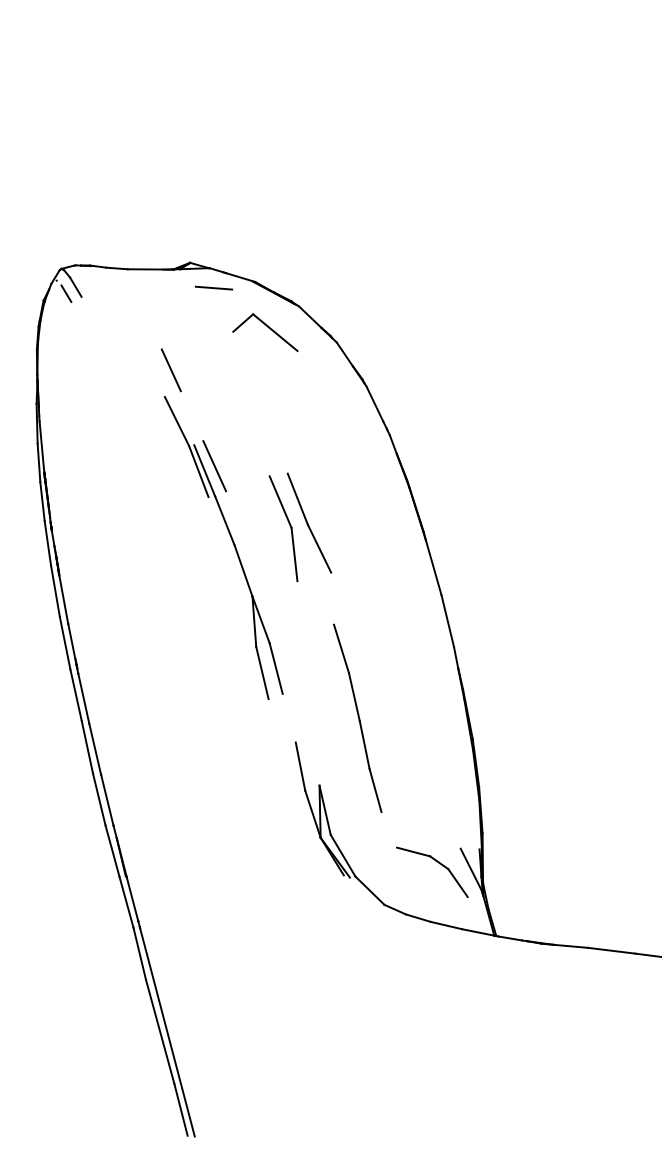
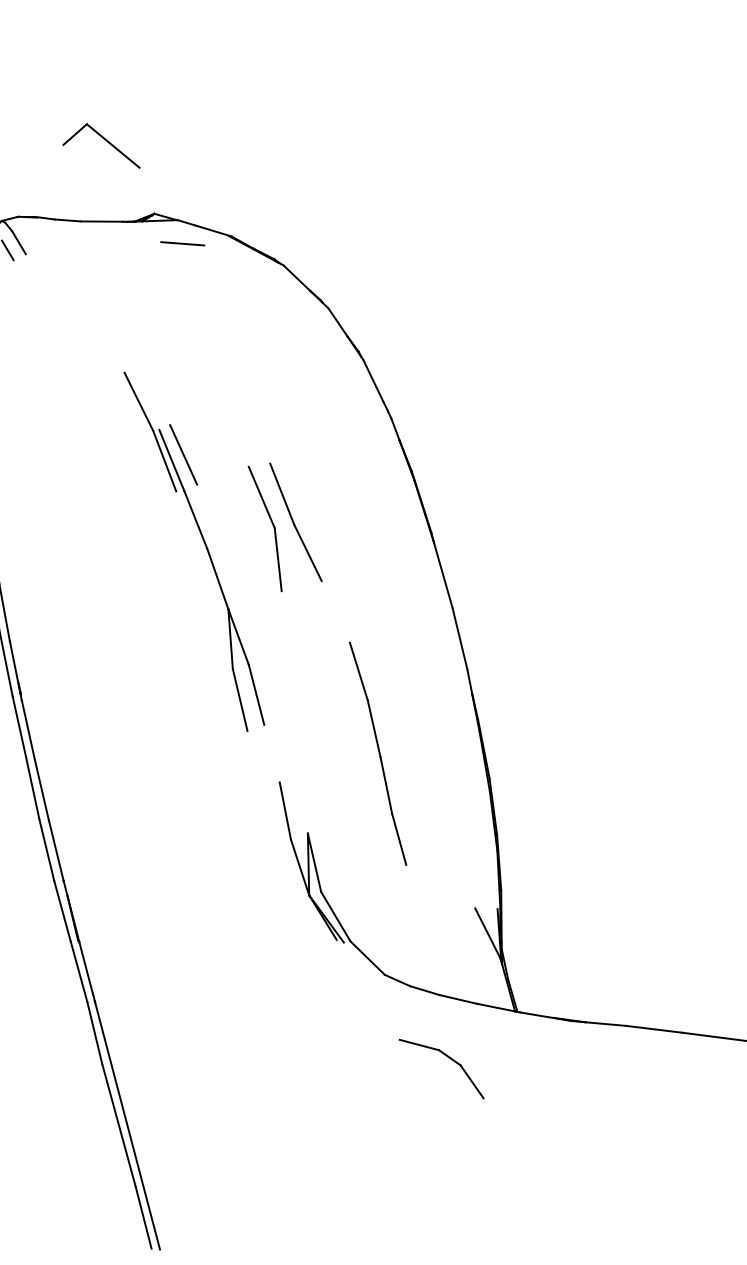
part: (265, 332) -> (101, 145), moved
line: (170, 370) -> (131, 341), removed
part: (357, 717) -> (377, 752), moved
part: (439, 864) -> (450, 1059), moved

